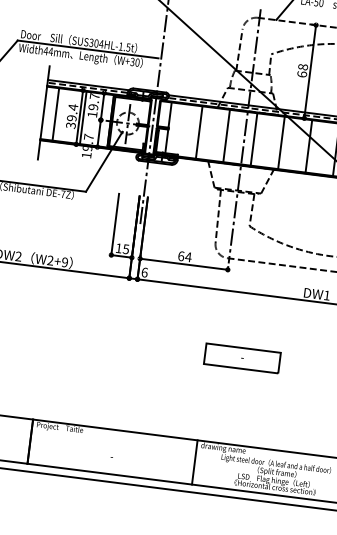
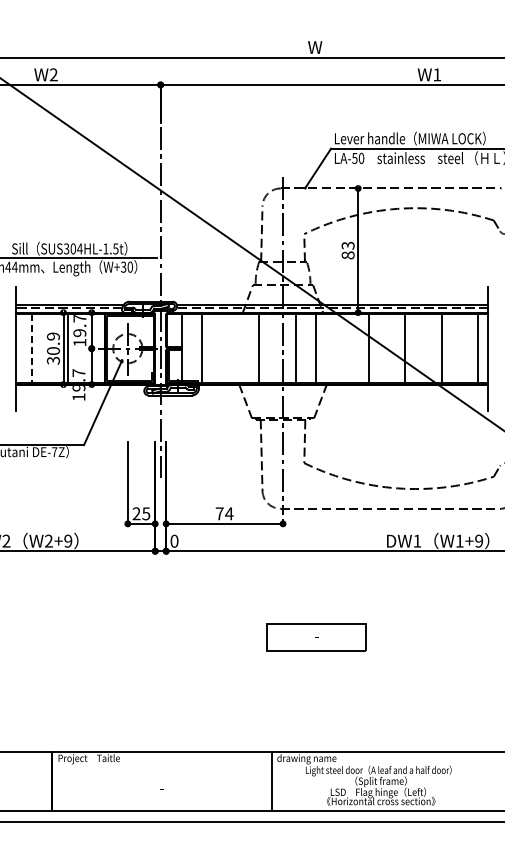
text: (302, 70) -> (347, 250), 68 -> 83
text: (71, 112) -> (52, 343), 39.4 -> 30.9
line: (55, 114) -> (31, 348), solid -> dashed
line: (199, 132) -> (201, 348), moved
line: (281, 142) -> (316, 348), moved
text: (118, 248) -> (136, 513), 15 -> 25
text: (181, 256) -> (219, 513), 64 -> 74
text: (144, 272) -> (174, 540), 6 -> 0

